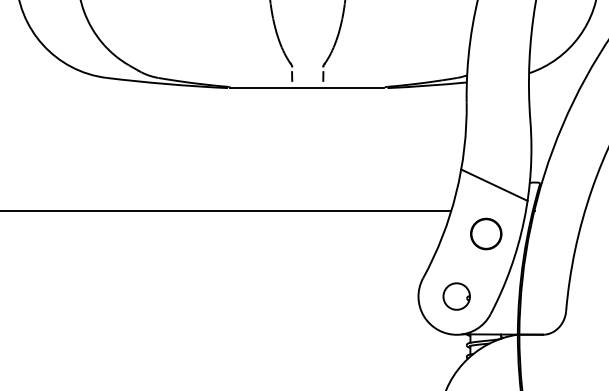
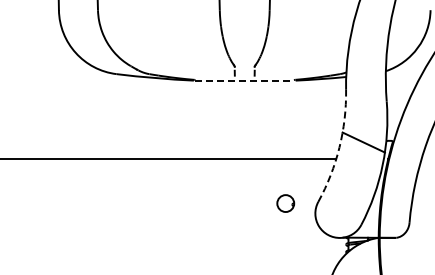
line: (307, 87) -> (244, 80), solid -> dashed
arc: (456, 192) -> (339, 147), solid -> dashed
circle: (486, 233) -> (358, 173), removed
part: (456, 296) -> (285, 203), moved

